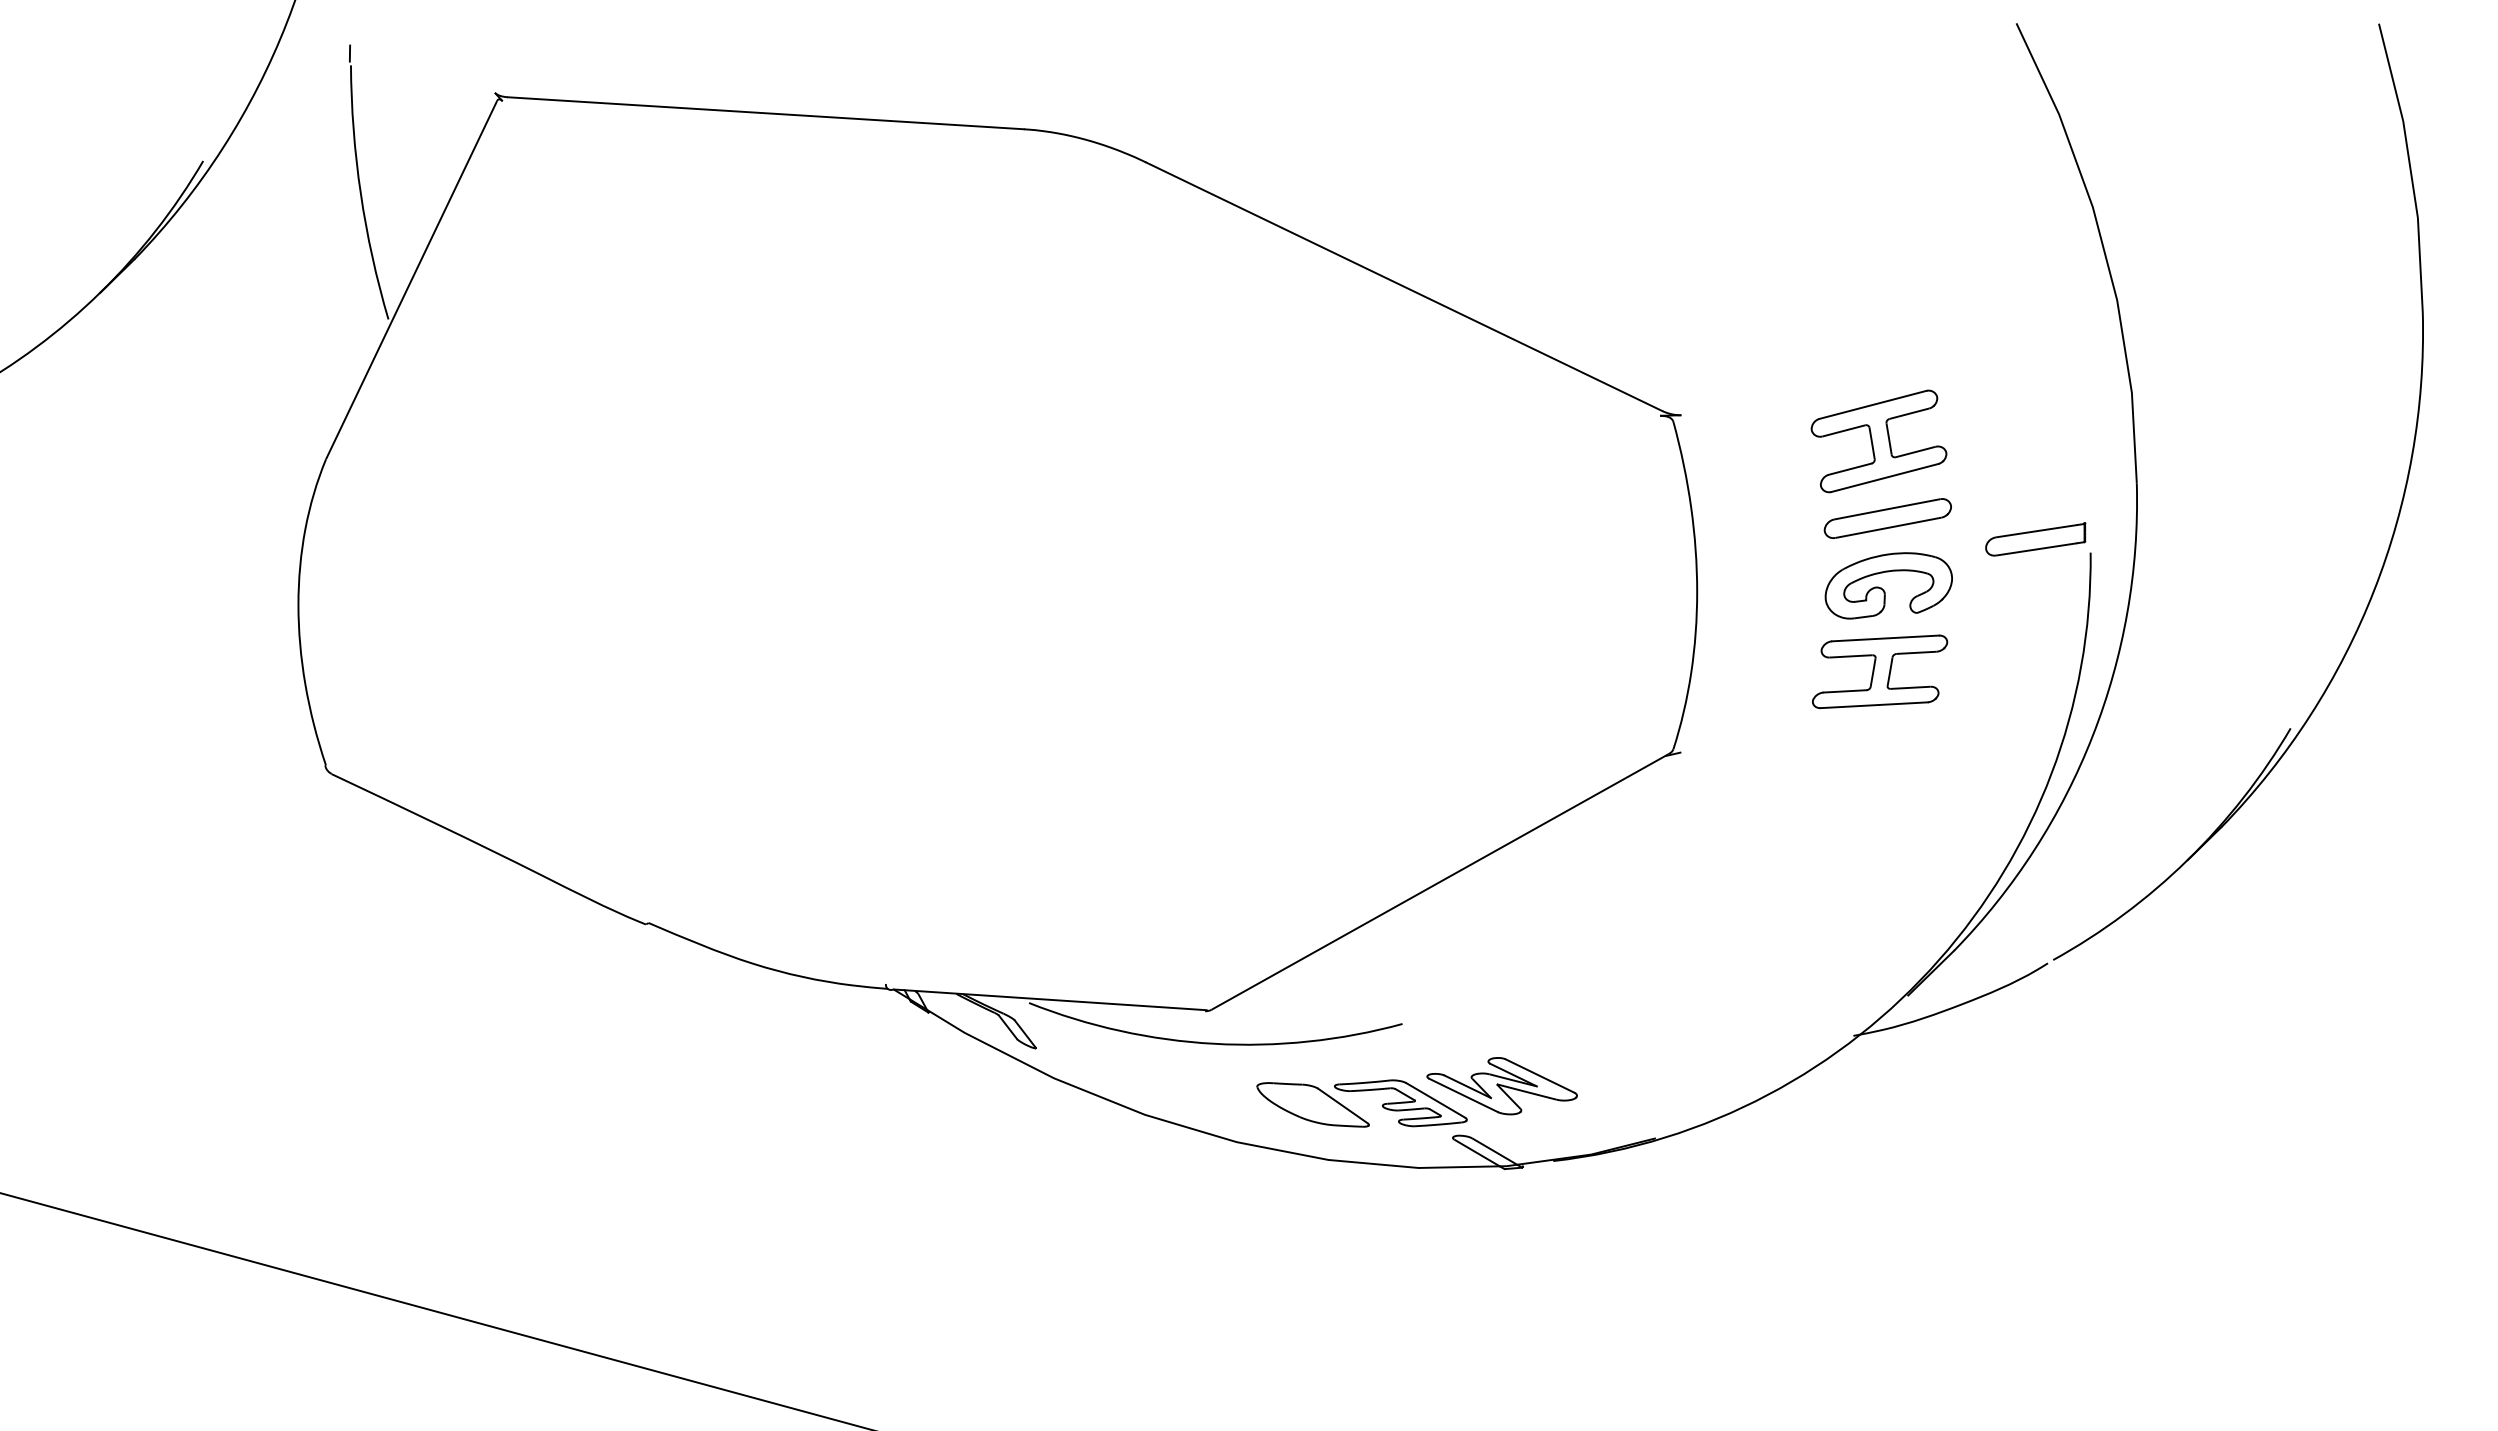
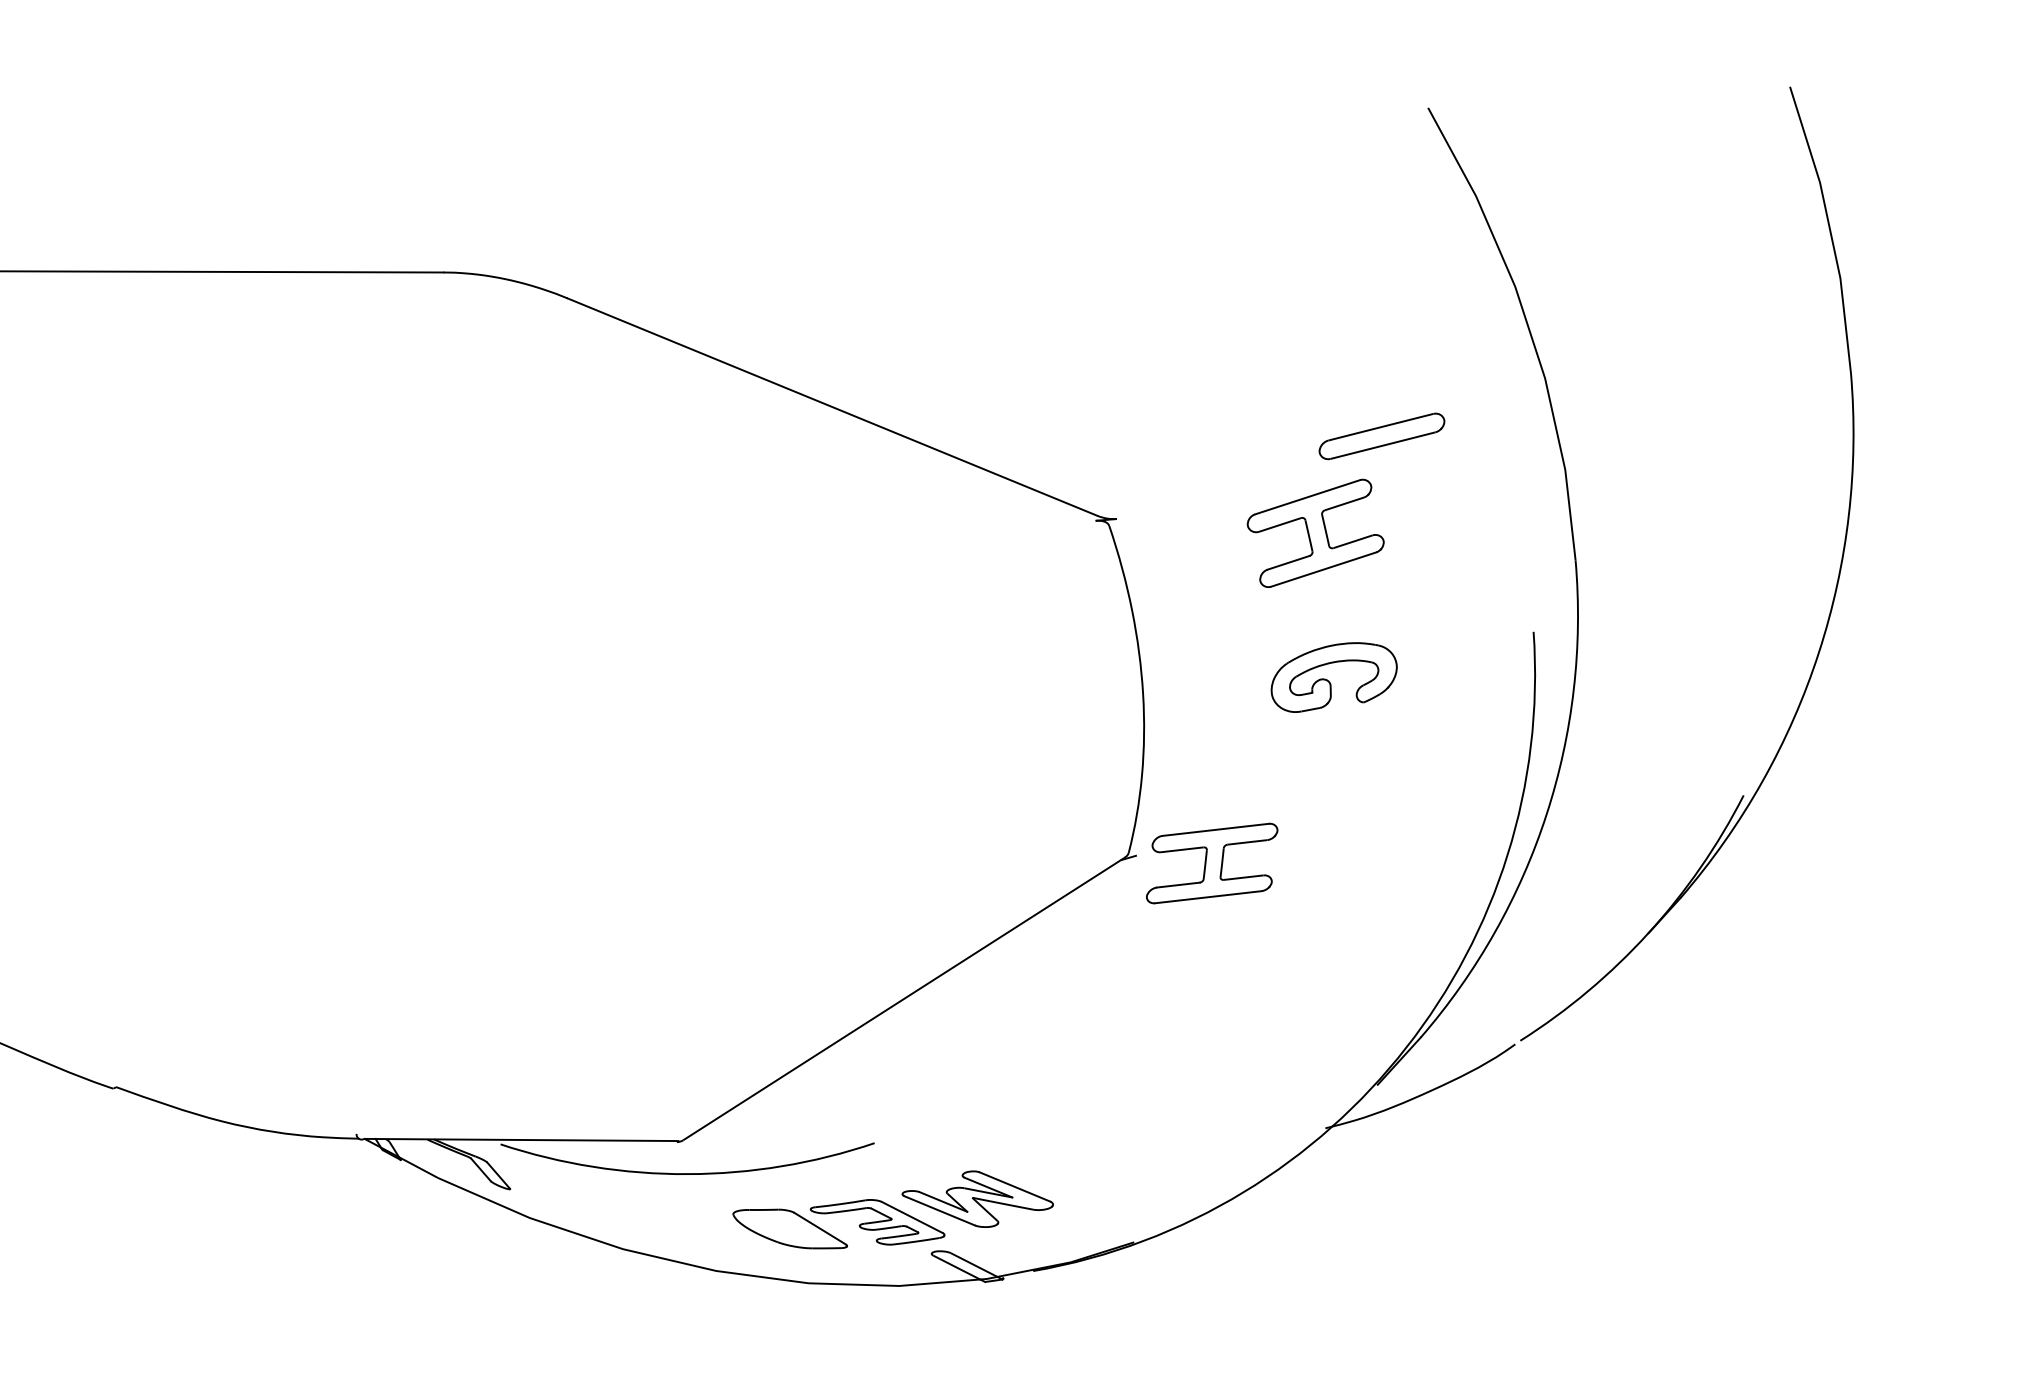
part: (1887, 518) -> (1381, 436), moved
part: (2035, 539) -> (1477, 622), removed
part: (1880, 671) -> (1212, 863), moved

